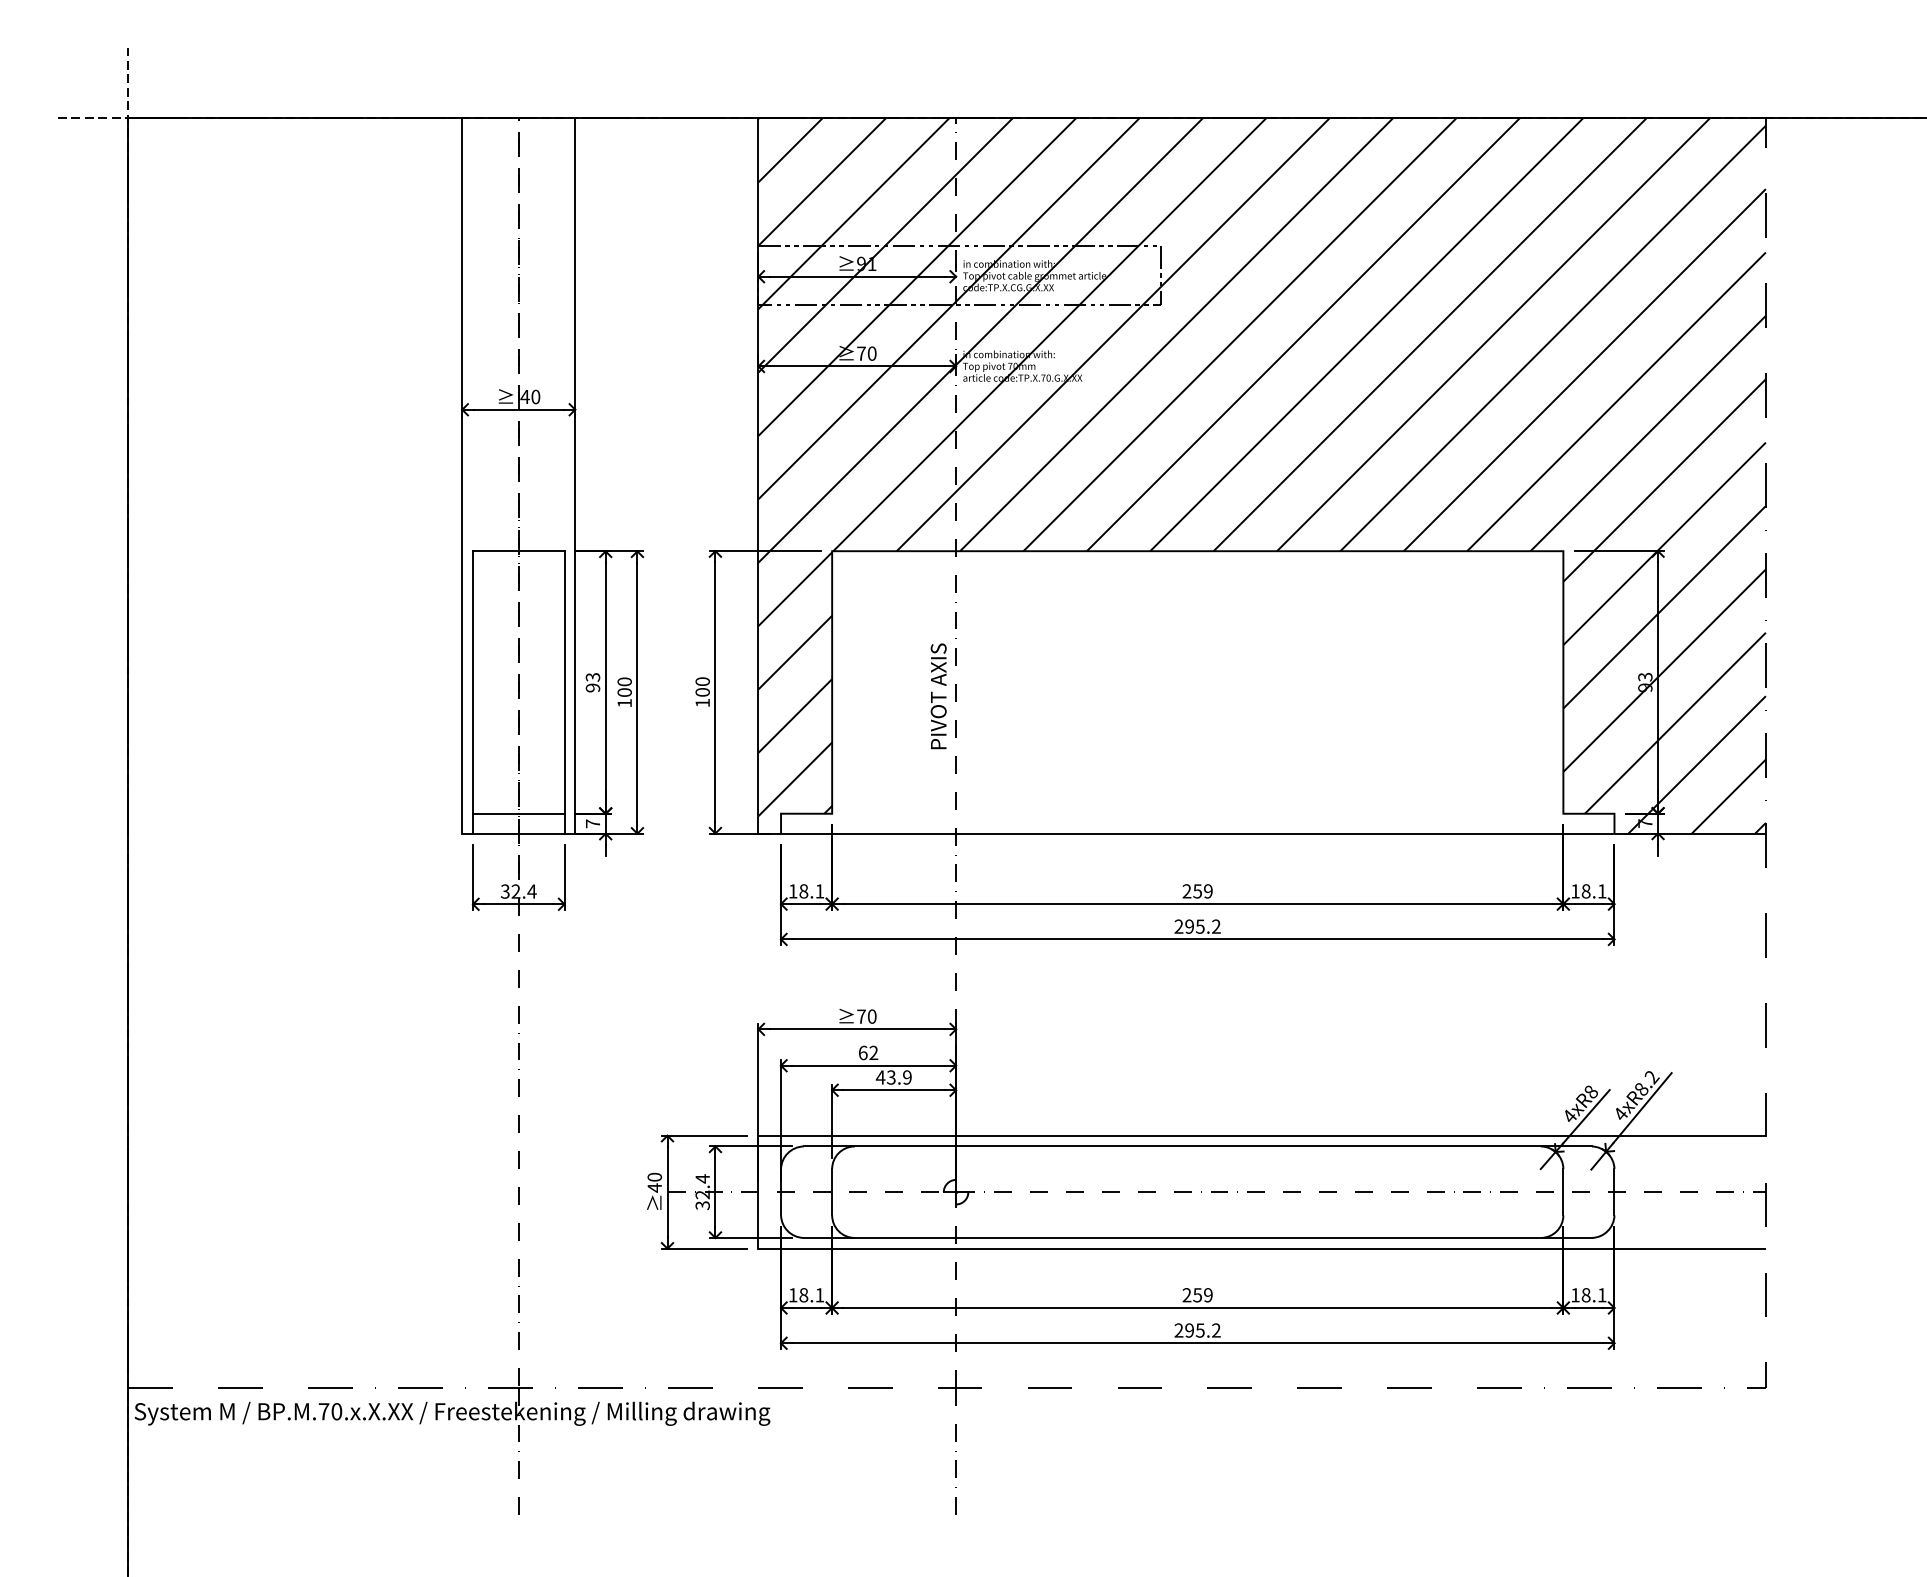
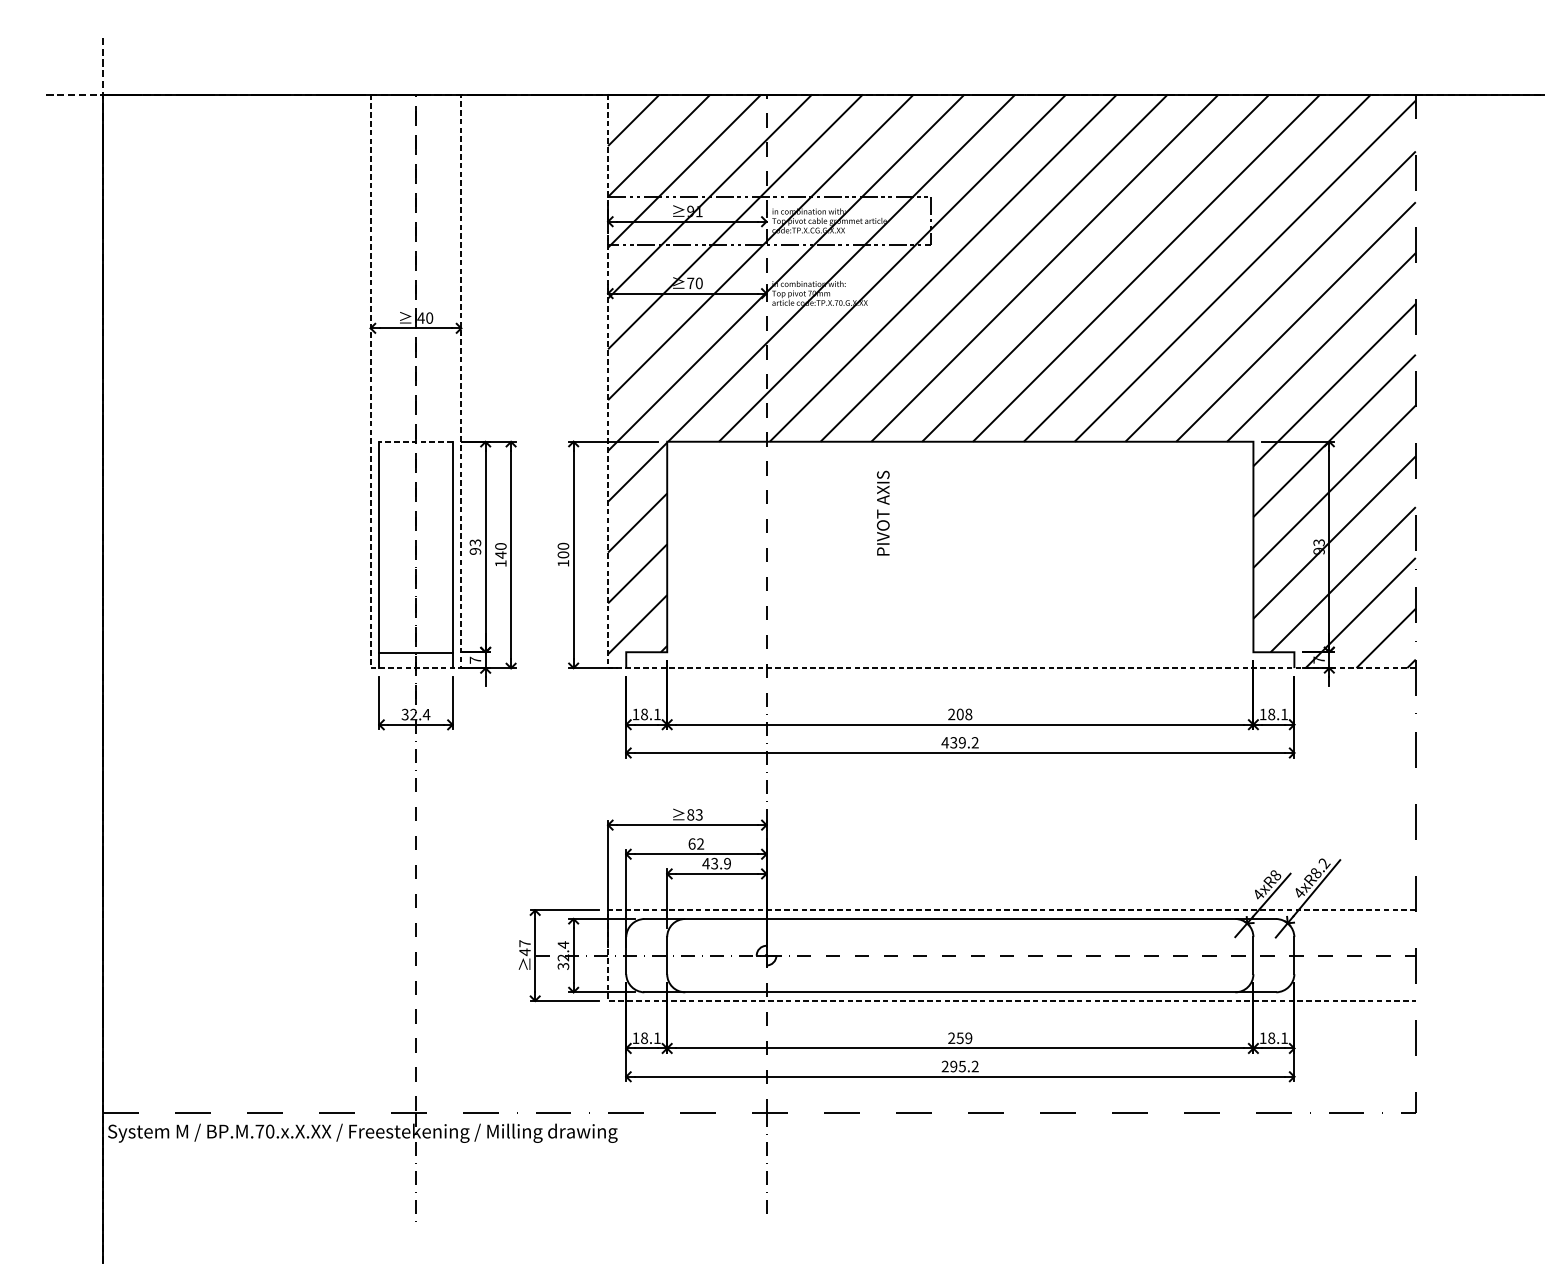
line: (518, 551) -> (415, 441), solid -> dashed
text: (624, 692) -> (500, 555), 100 -> 140
text: (938, 696) -> (883, 513), moved
line: (519, 833) -> (416, 668), solid -> dashed
line: (904, 833) -> (725, 668), solid -> dashed
text: (1202, 891) -> (964, 714), 259 -> 208
text: (1189, 926) -> (953, 742), 295.2 -> 439.2
text: (866, 1016) -> (694, 814), 70 -> 83
text: (654, 1176) -> (524, 943), 40 -> 47
line: (758, 1192) -> (608, 955), solid -> dashed

